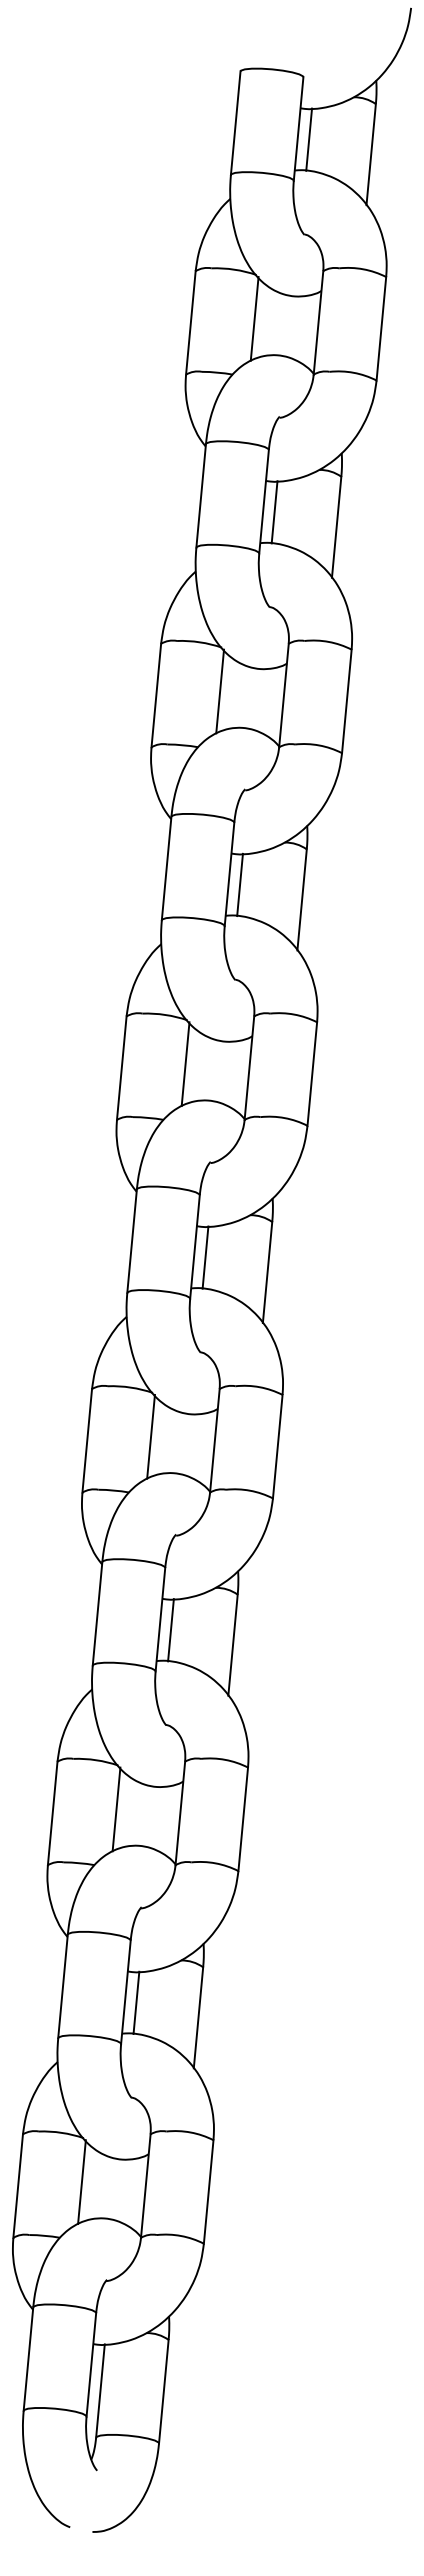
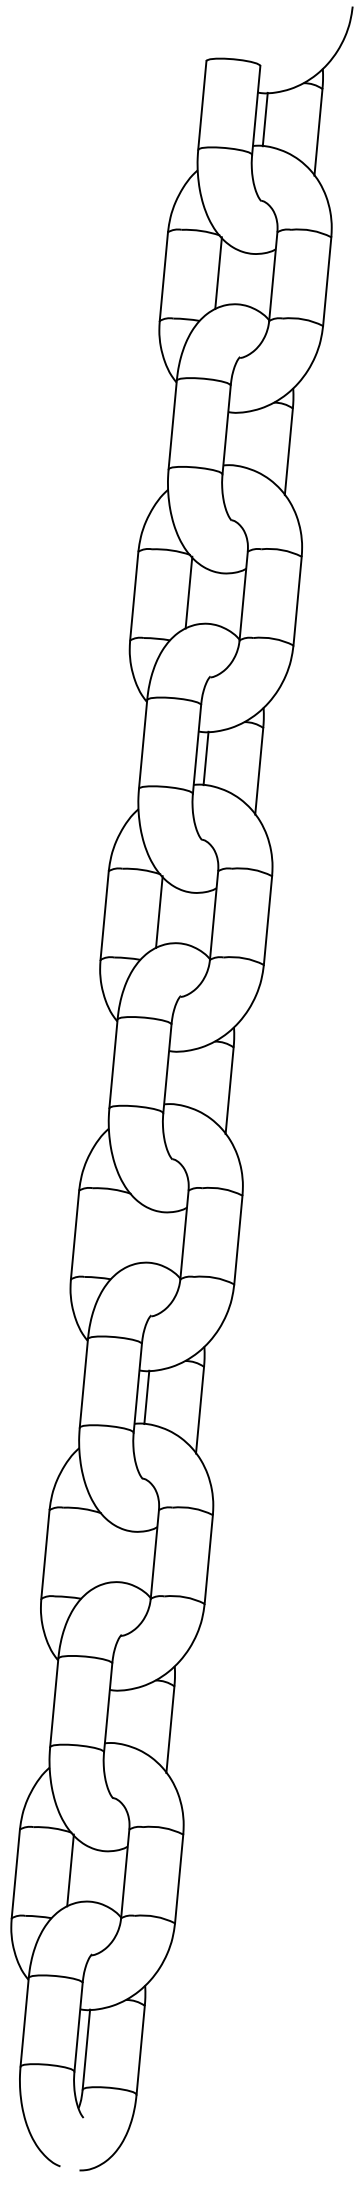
line: (274, 512) -> (235, 439), removed
line: (205, 1257) -> (176, 1077), removed
line: (150, 1436) -> (129, 1231), removed
line: (116, 1809) -> (100, 1551), removed
line: (136, 2002) -> (117, 1716), removed

